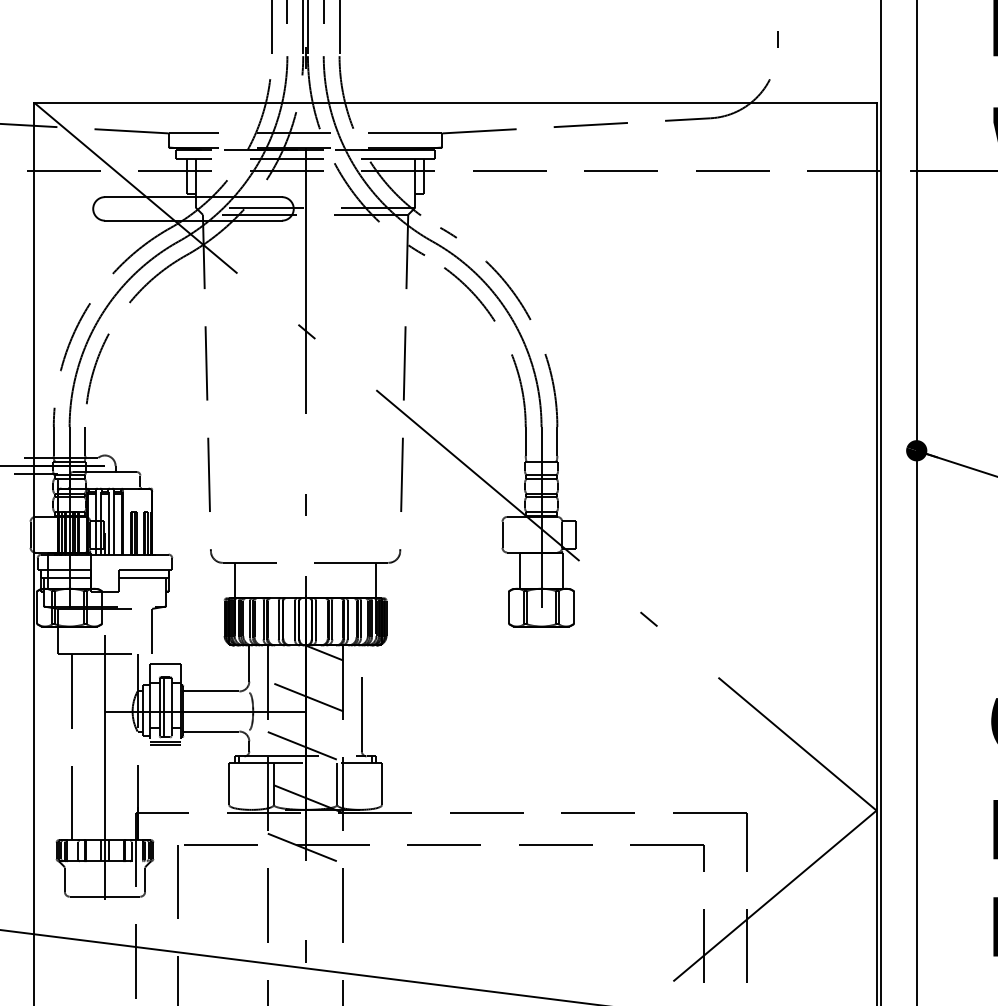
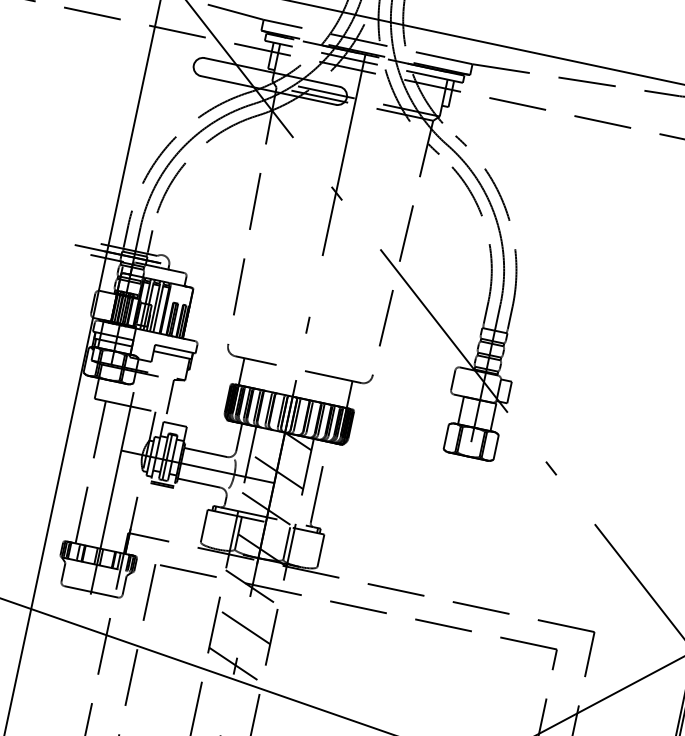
line: (305, 899) -> (243, 626), added
line: (305, 950) -> (235, 665), added

